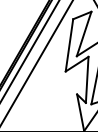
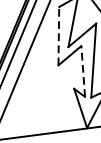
line: (69, 44) -> (58, 35), solid -> dashed
line: (87, 79) -> (83, 71), solid -> dashed

